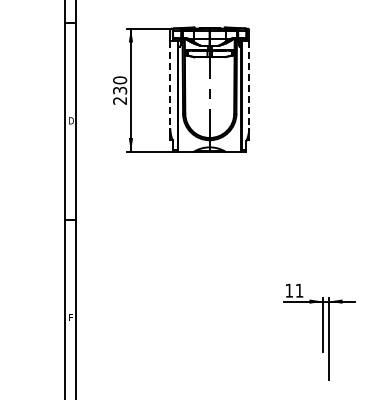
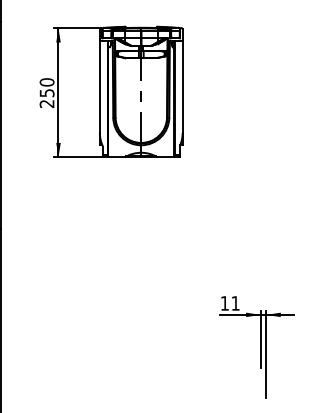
line: (170, 84) -> (100, 86), dashed -> solid
line: (249, 84) -> (183, 86), dashed -> solid
text: (119, 90) -> (46, 93), 230 -> 250

